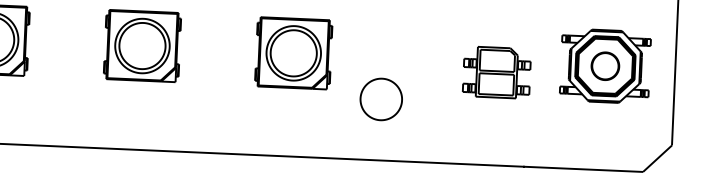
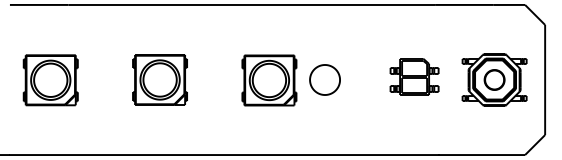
part: (496, 71) -> (414, 76), moved
part: (380, 98) -> (324, 79), moved

